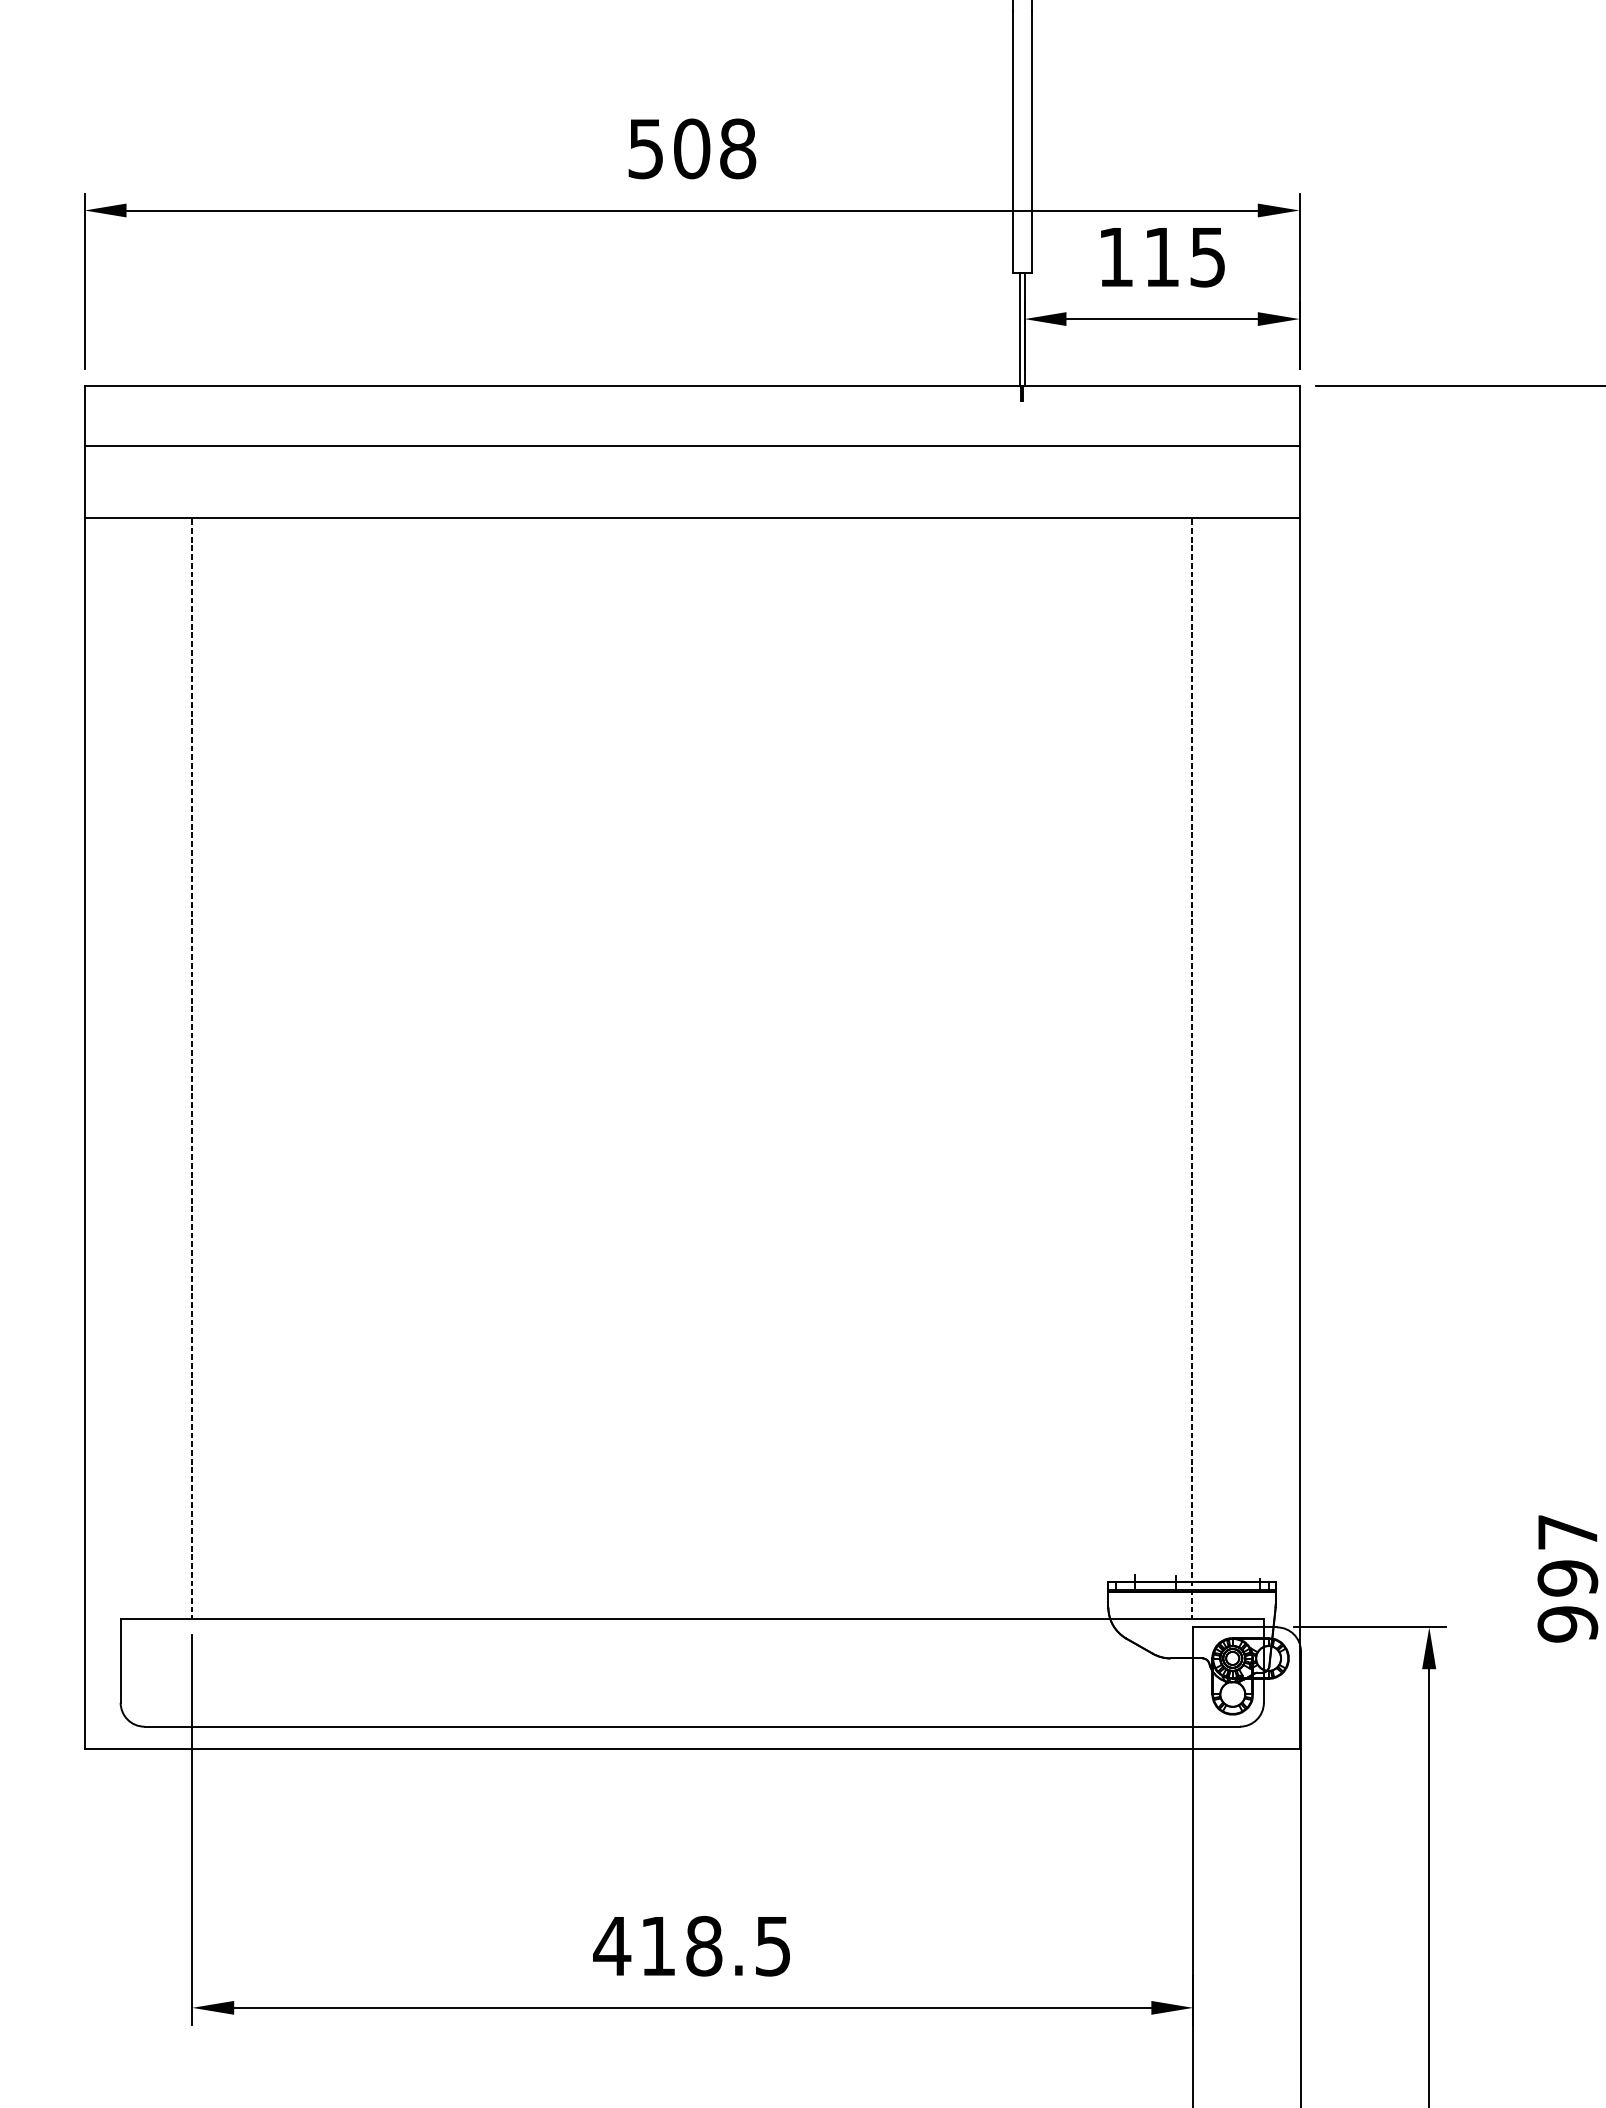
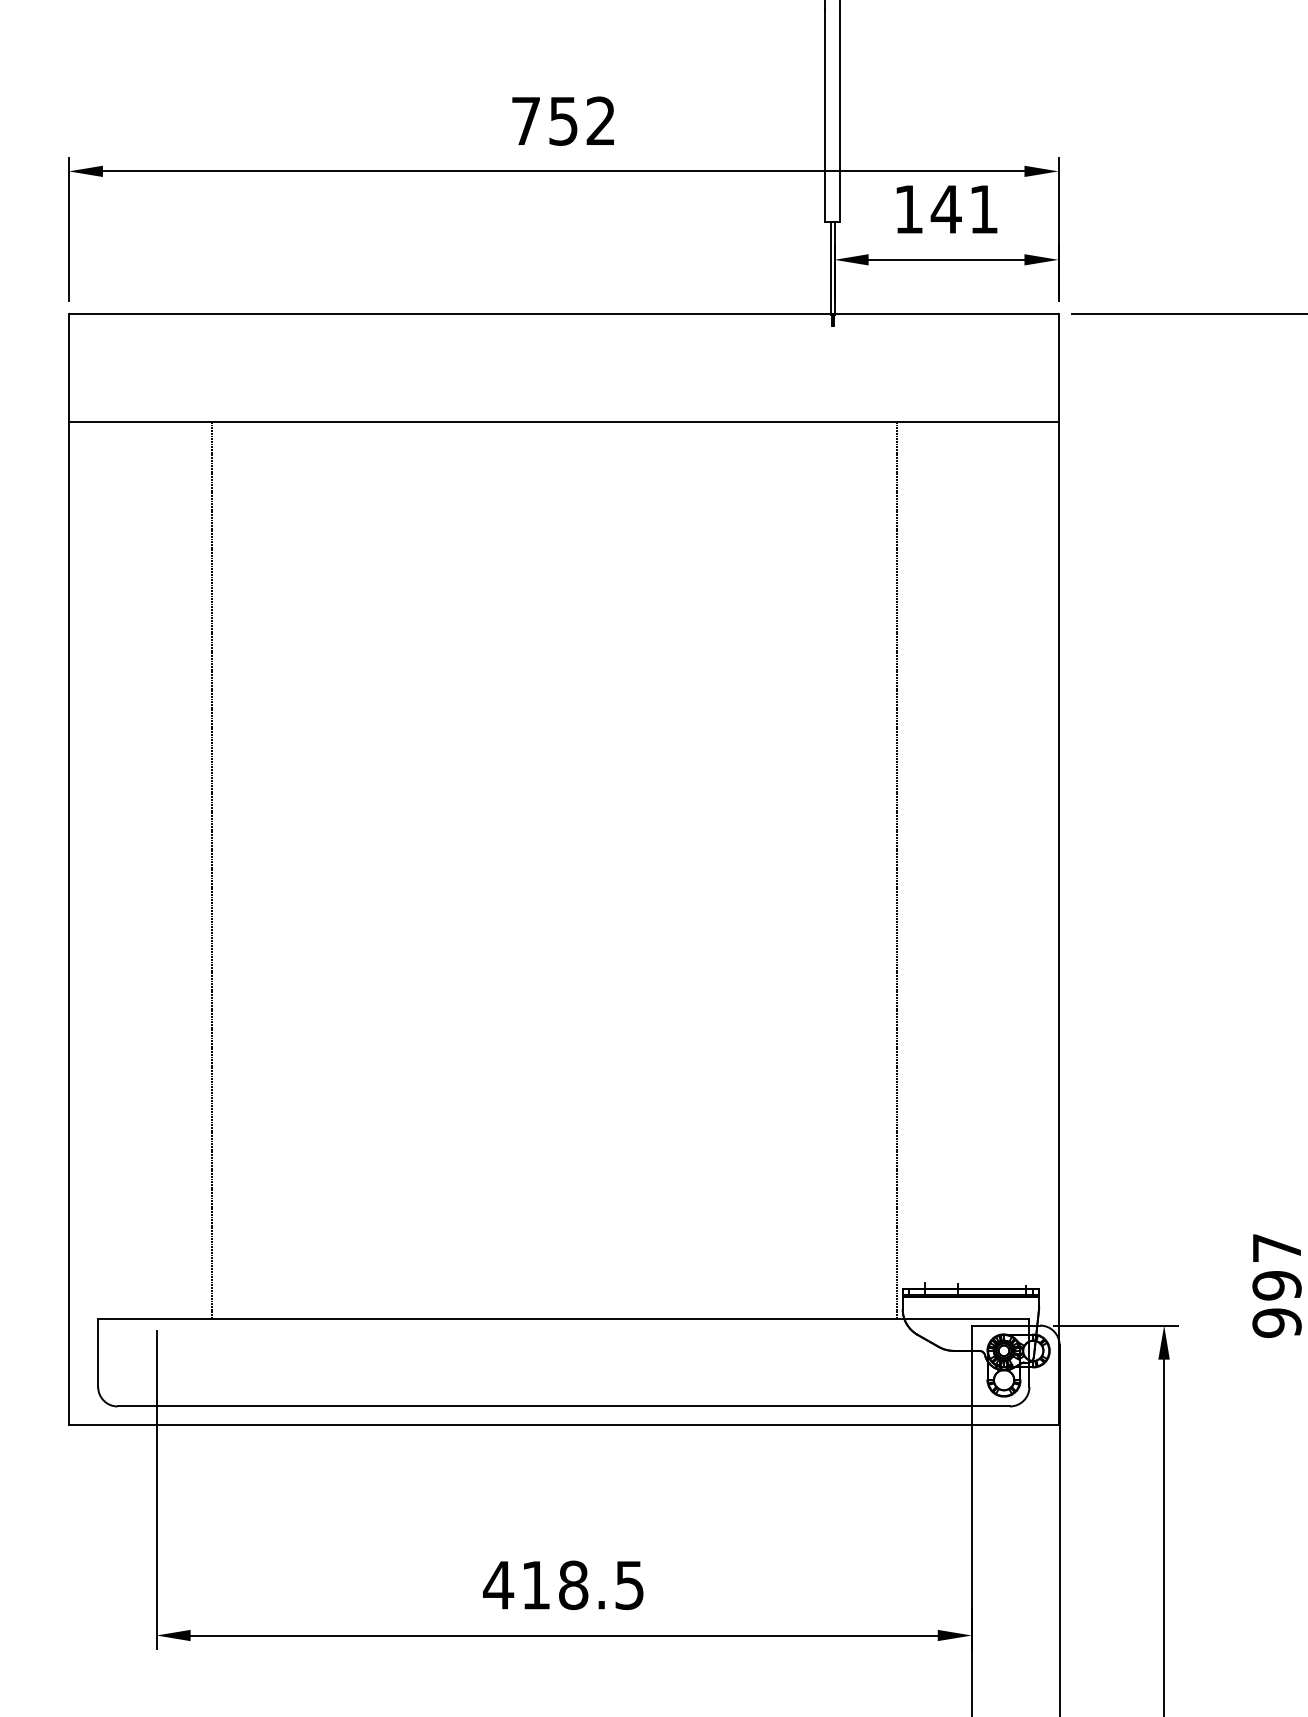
text: (691, 148) -> (563, 120), 508 -> 752
text: (1182, 257) -> (963, 209), 115 -> 141
line: (691, 446) -> (563, 363), removed
line: (192, 1067) -> (211, 869), moved
line: (1191, 1067) -> (896, 869), moved

